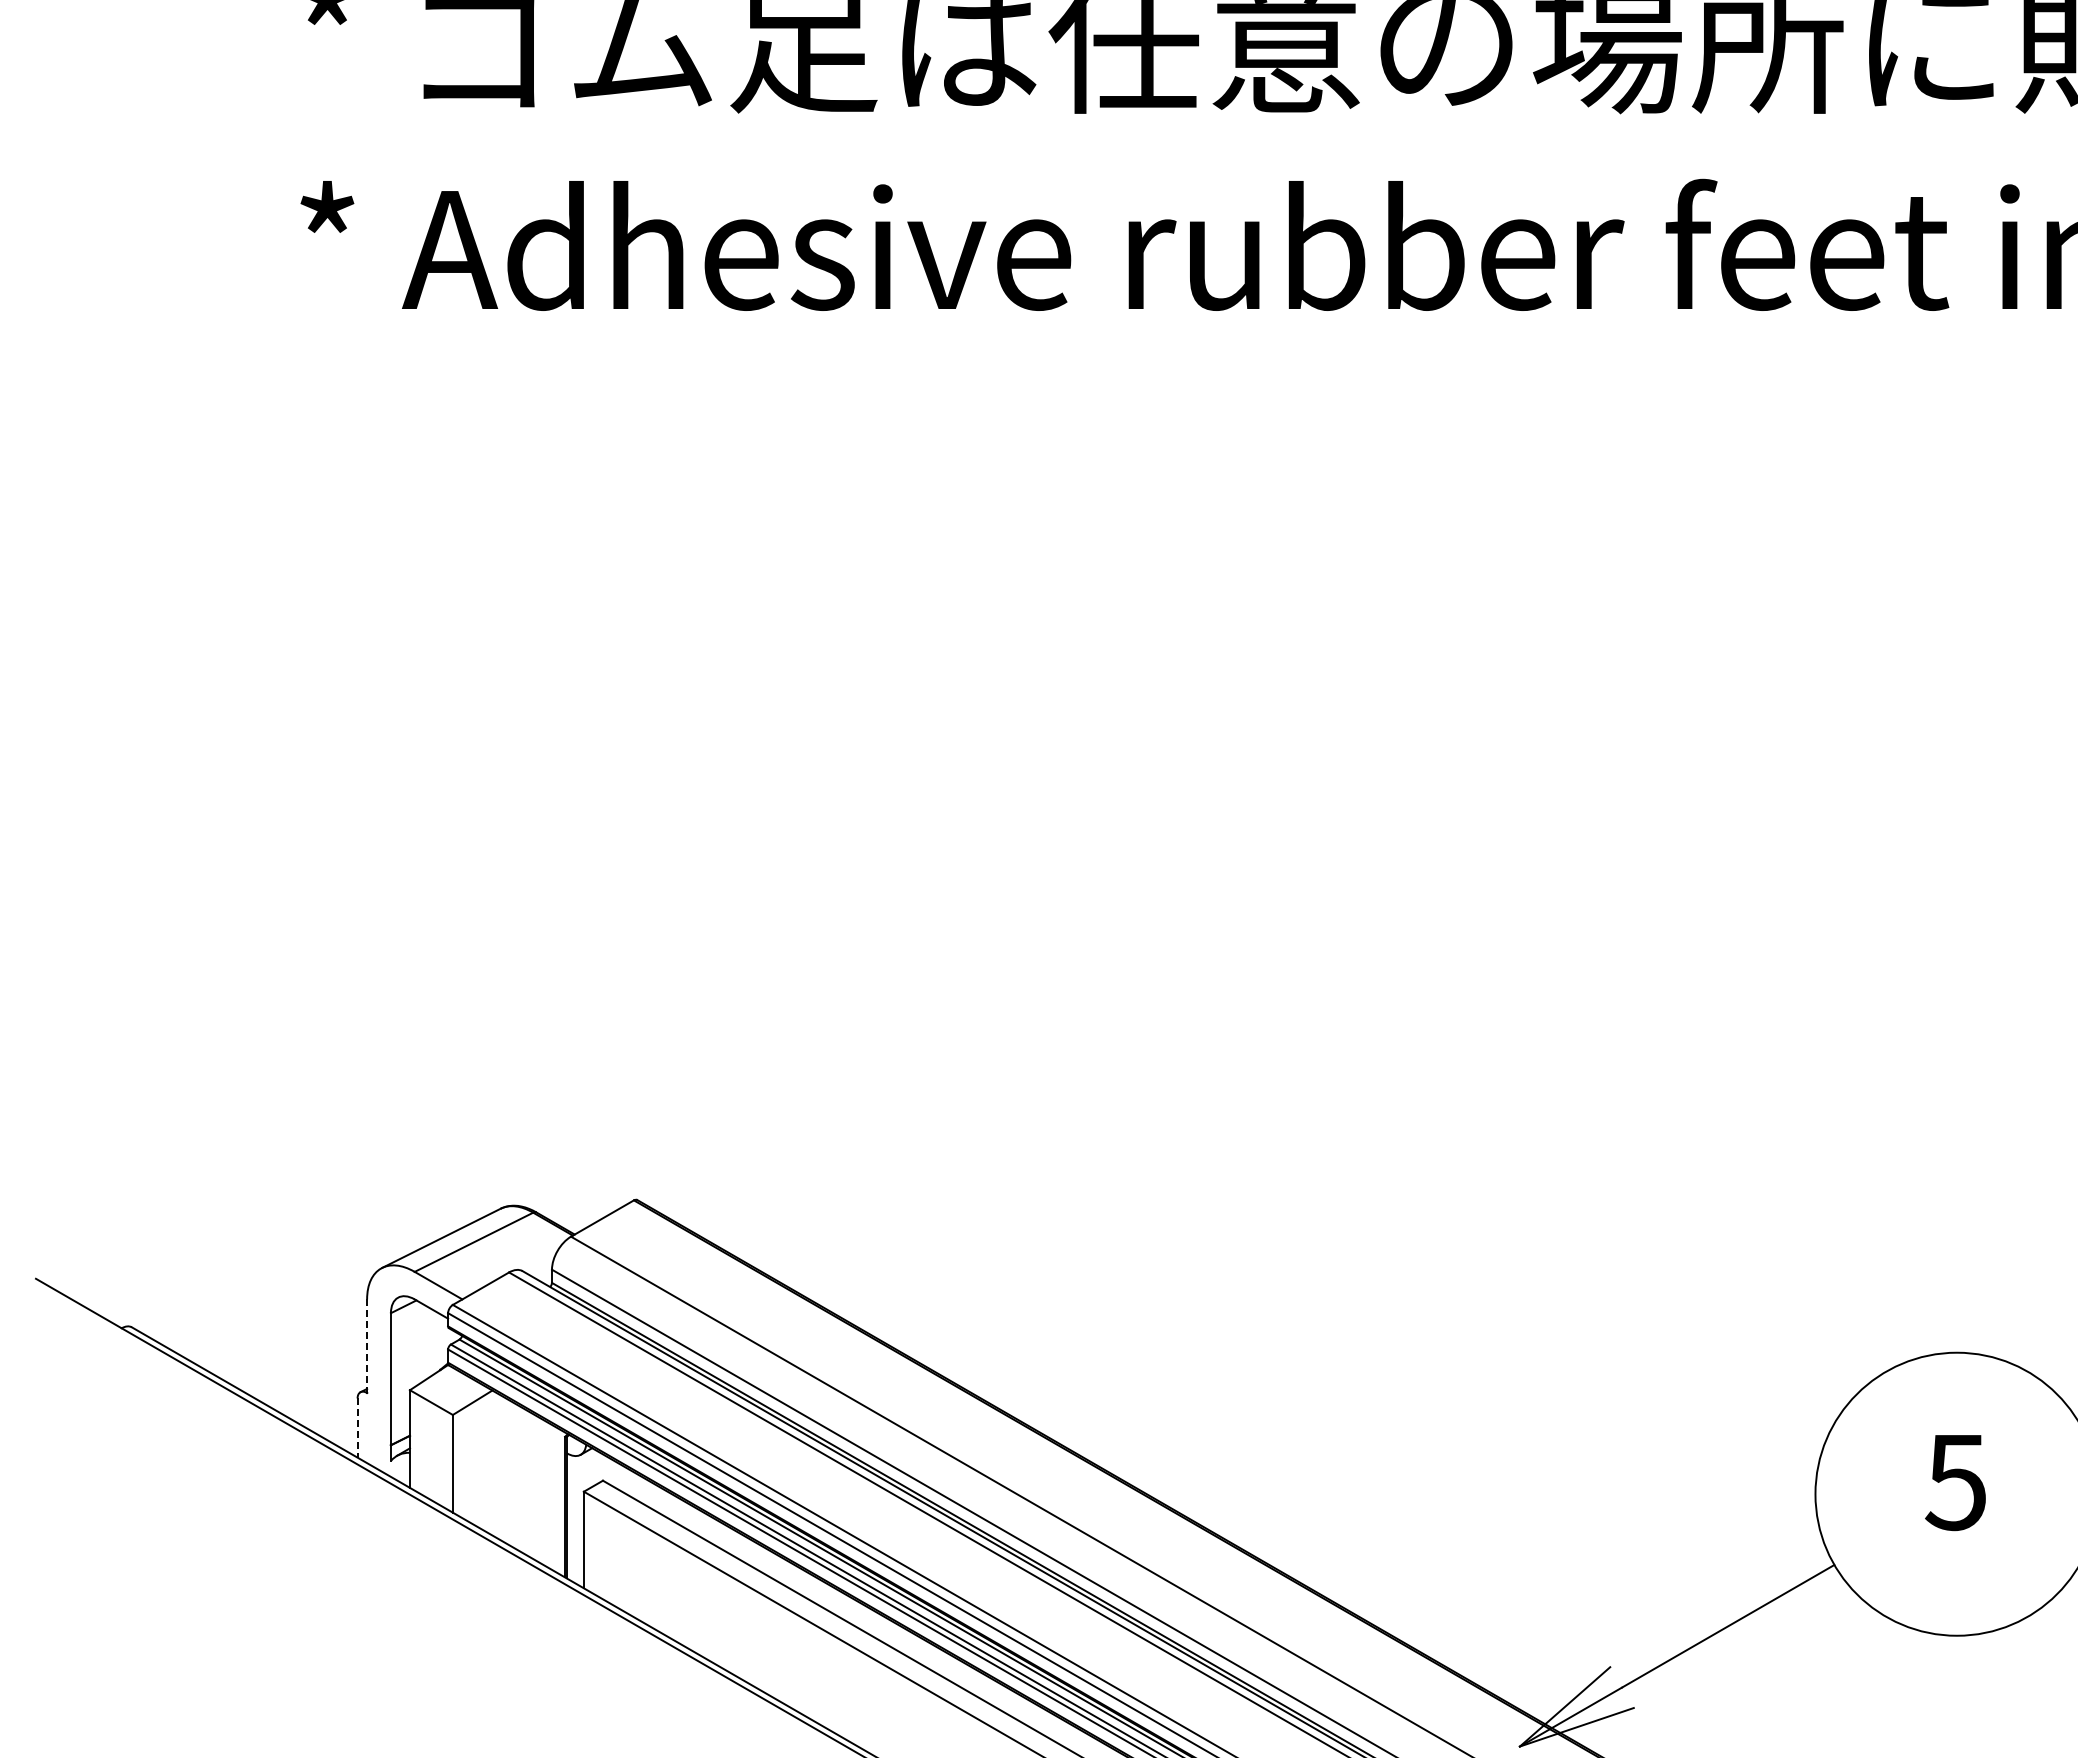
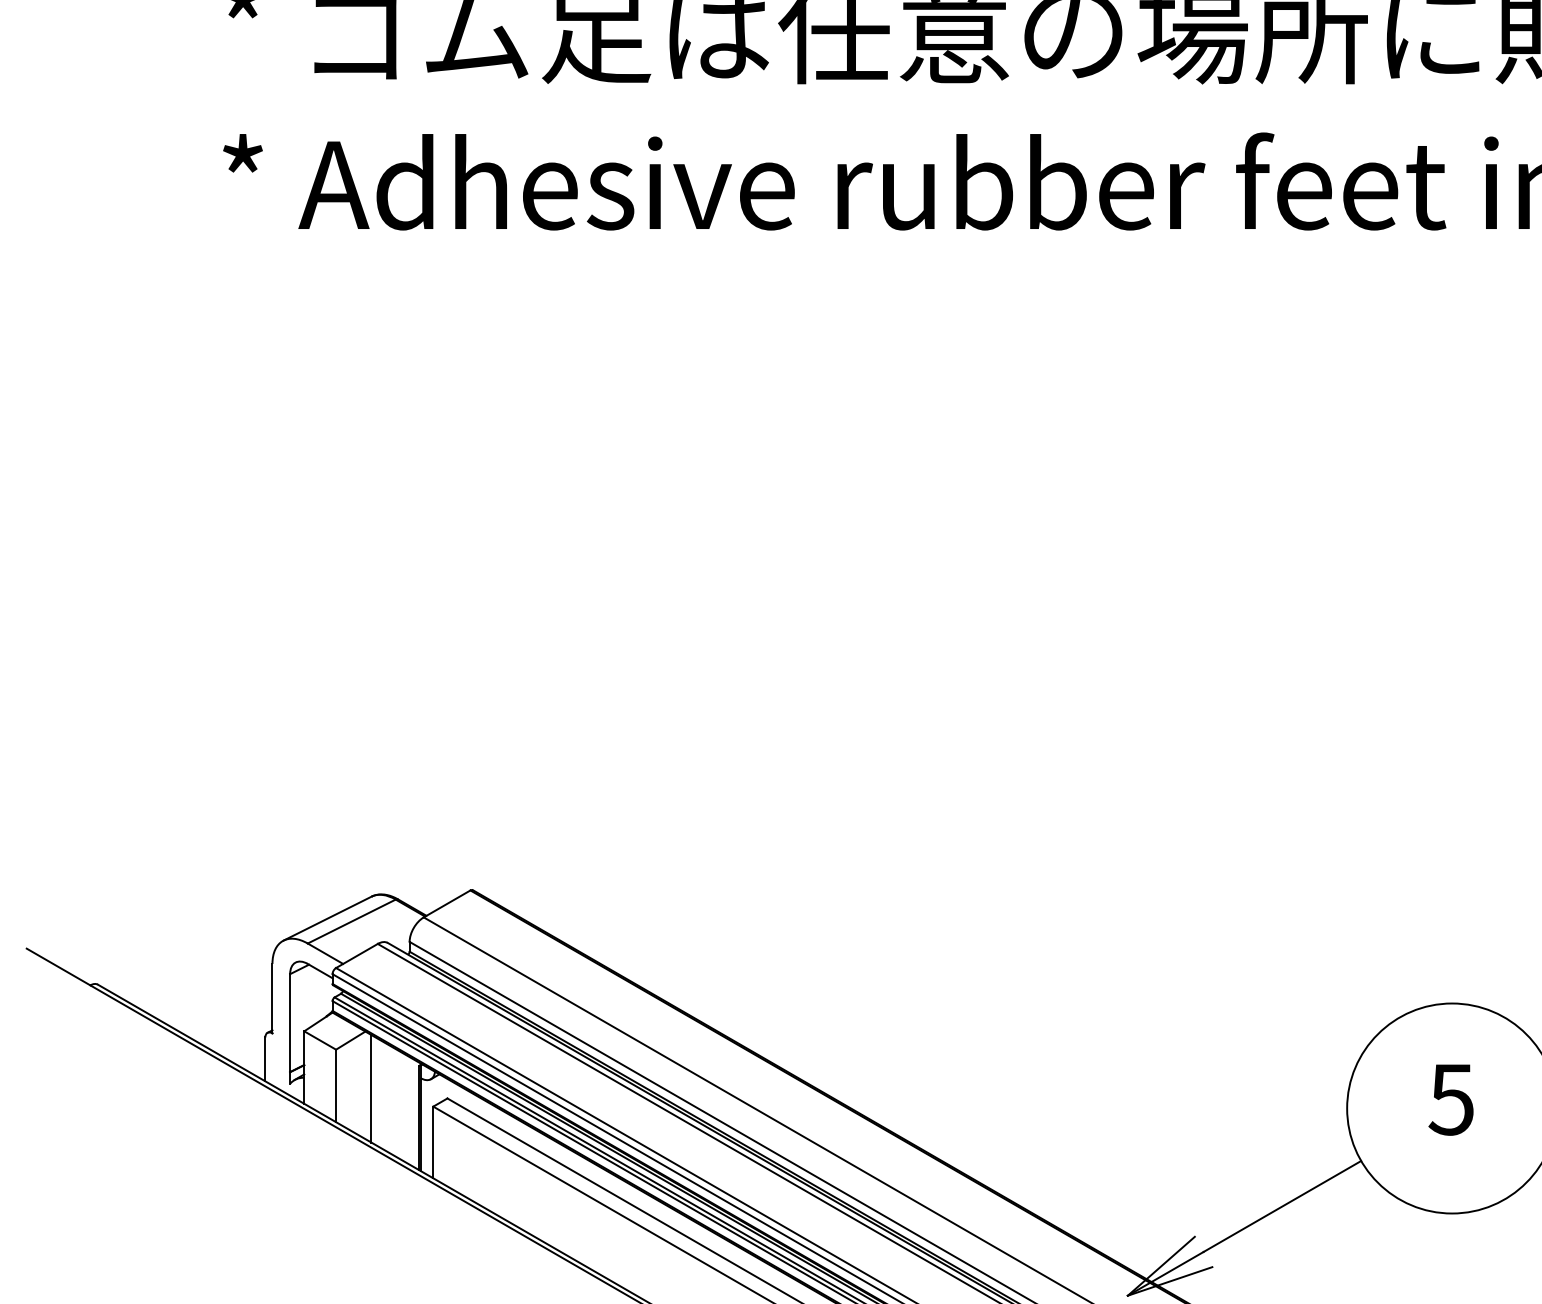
line: (367, 1346) -> (272, 998), dashed -> solid
line: (357, 1428) -> (265, 1059), dashed -> solid
line: (500, 1467) -> (371, 1088), added

